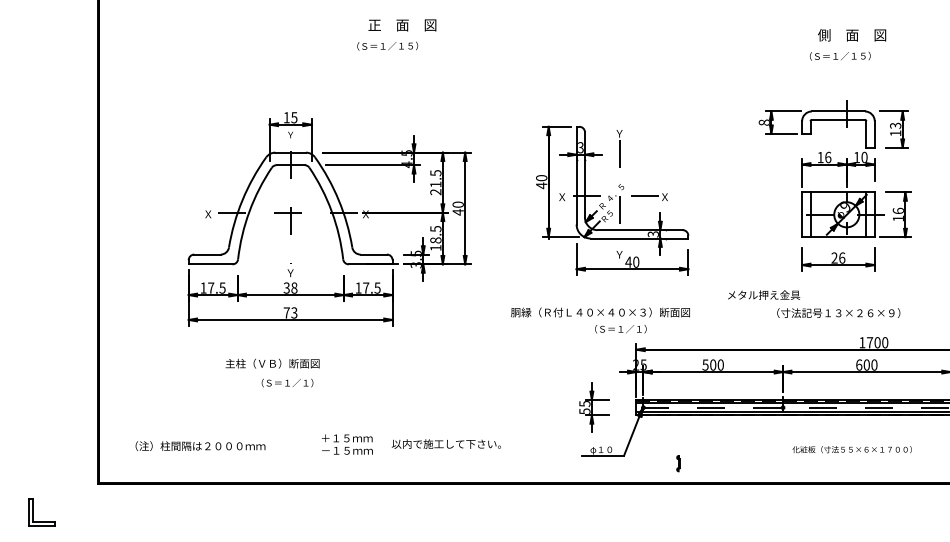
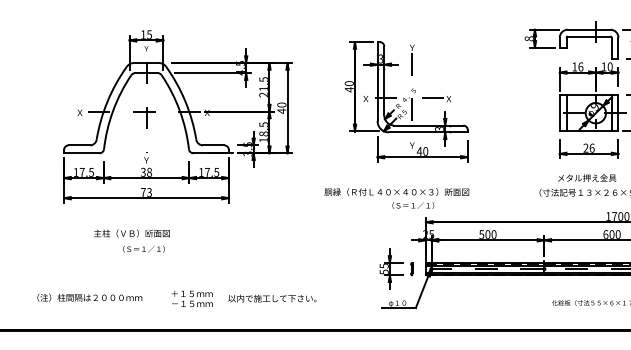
text: (764, 294) -> (587, 177), moved
text: (200, 445) -> (89, 297), moved
part: (678, 463) -> (412, 268), moved

